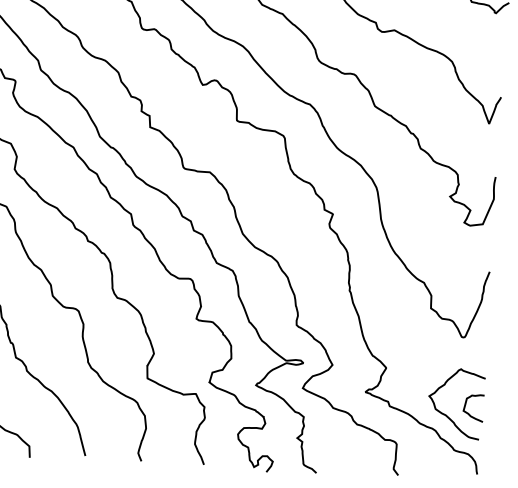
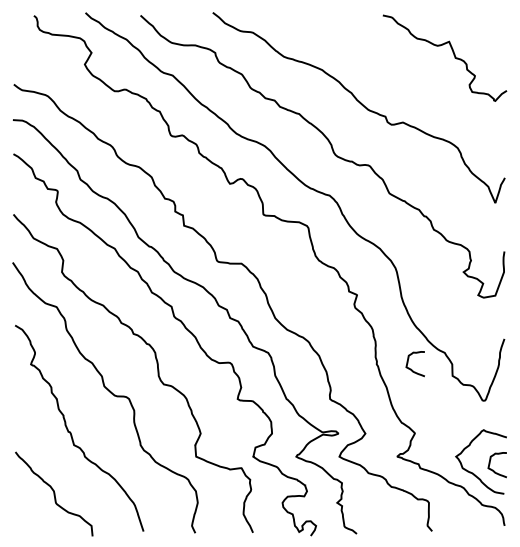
curve: (386, 297) -> (411, 368), added

